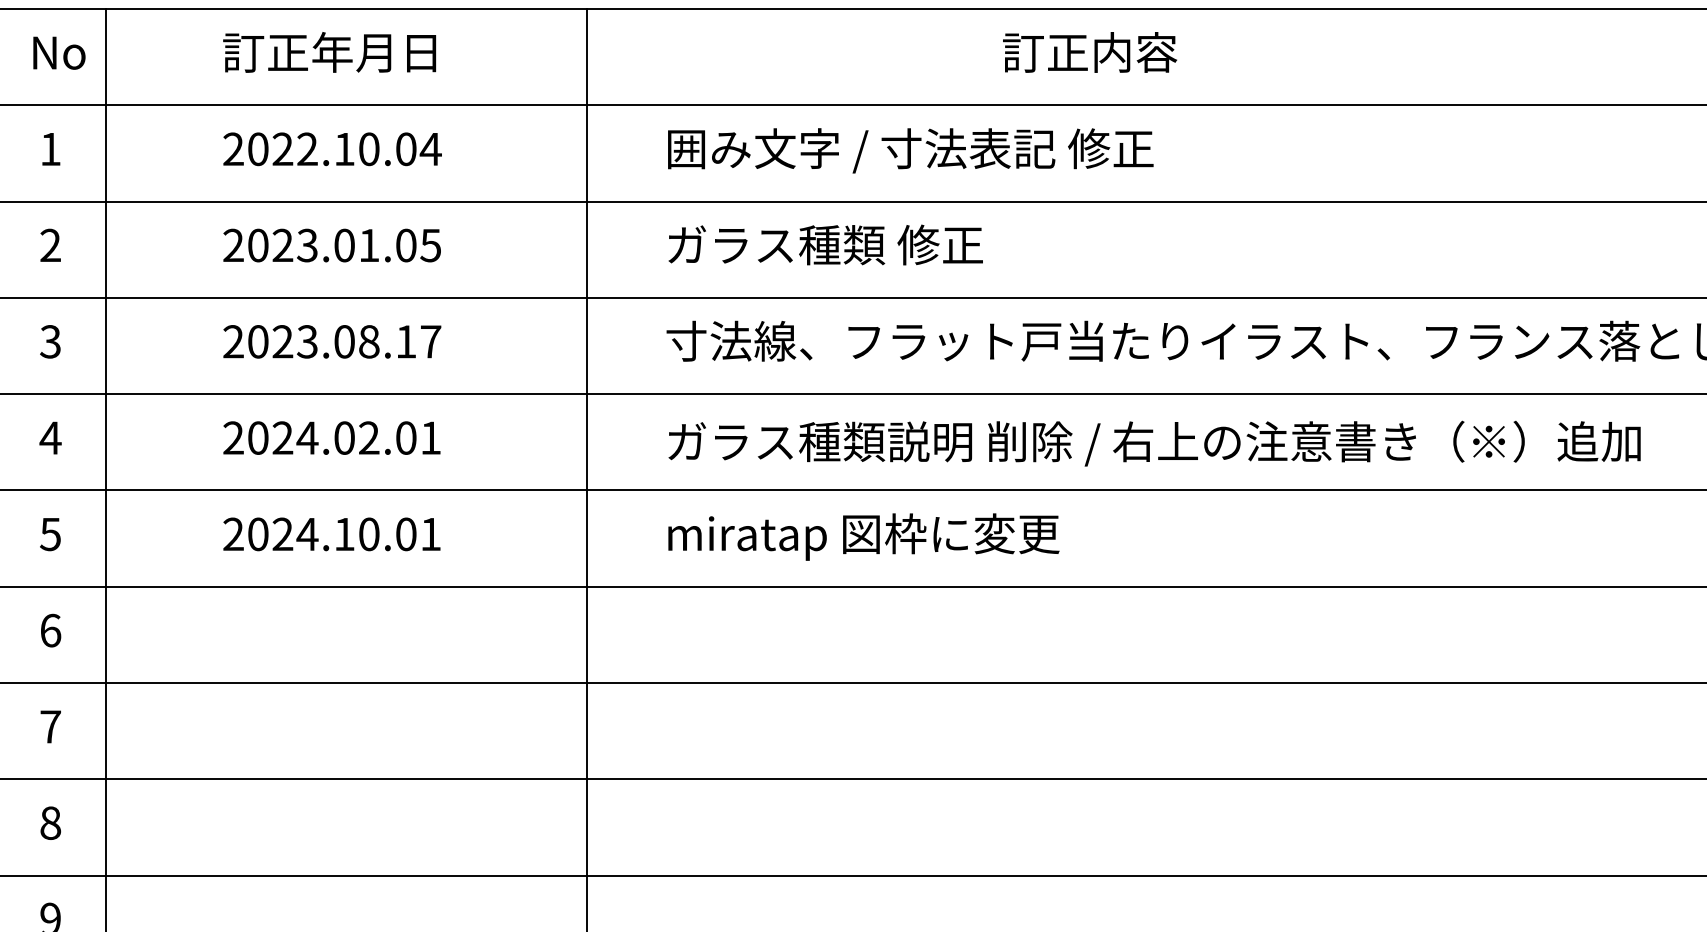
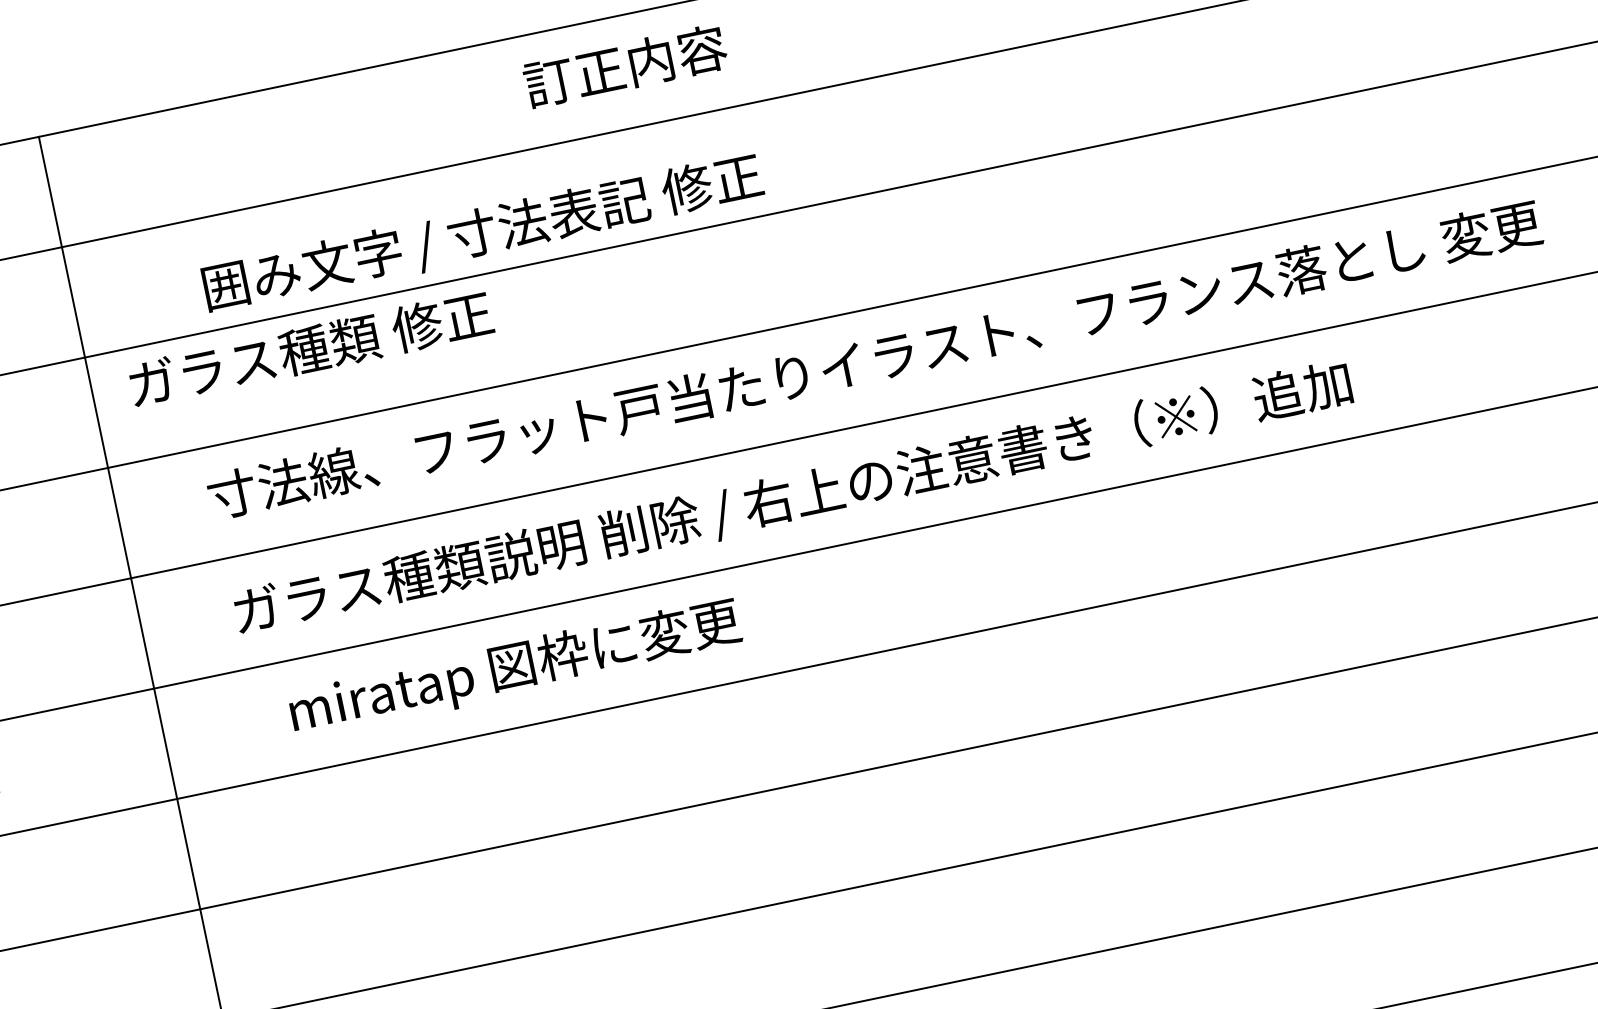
text: (910, 150) -> (482, 233), moved
text: (825, 244) -> (310, 348), moved
text: (863, 536) -> (515, 668), moved

